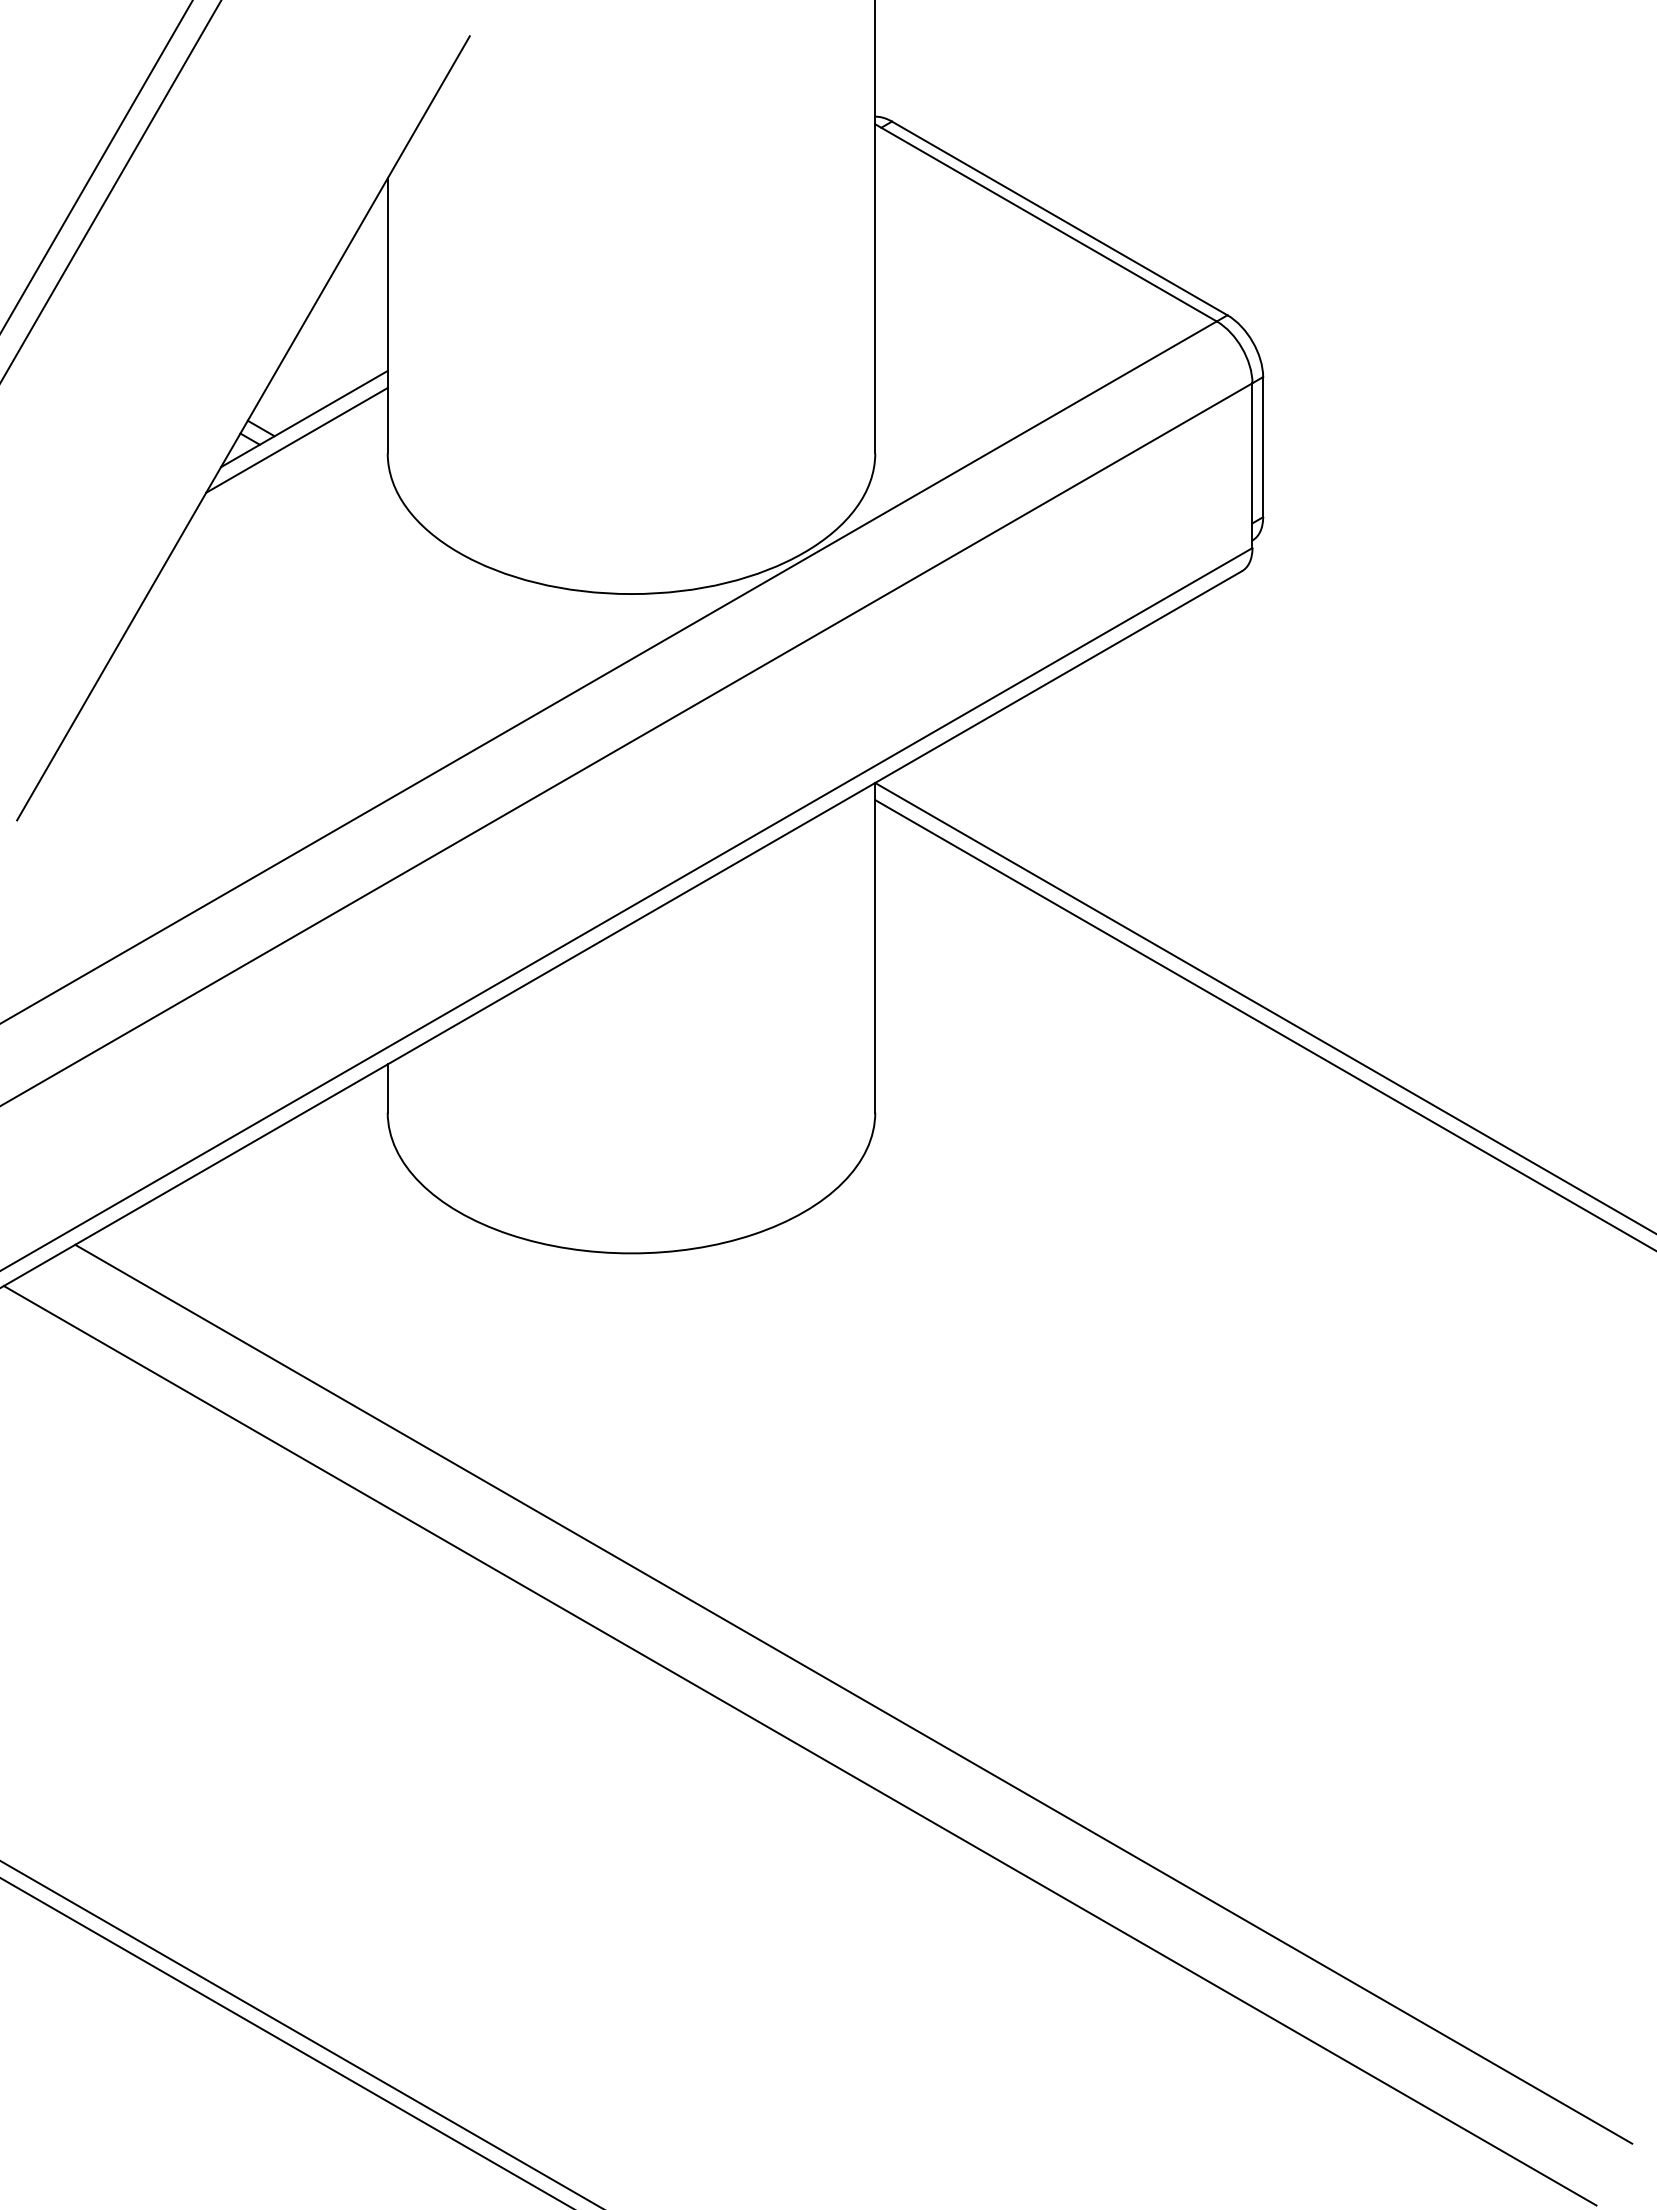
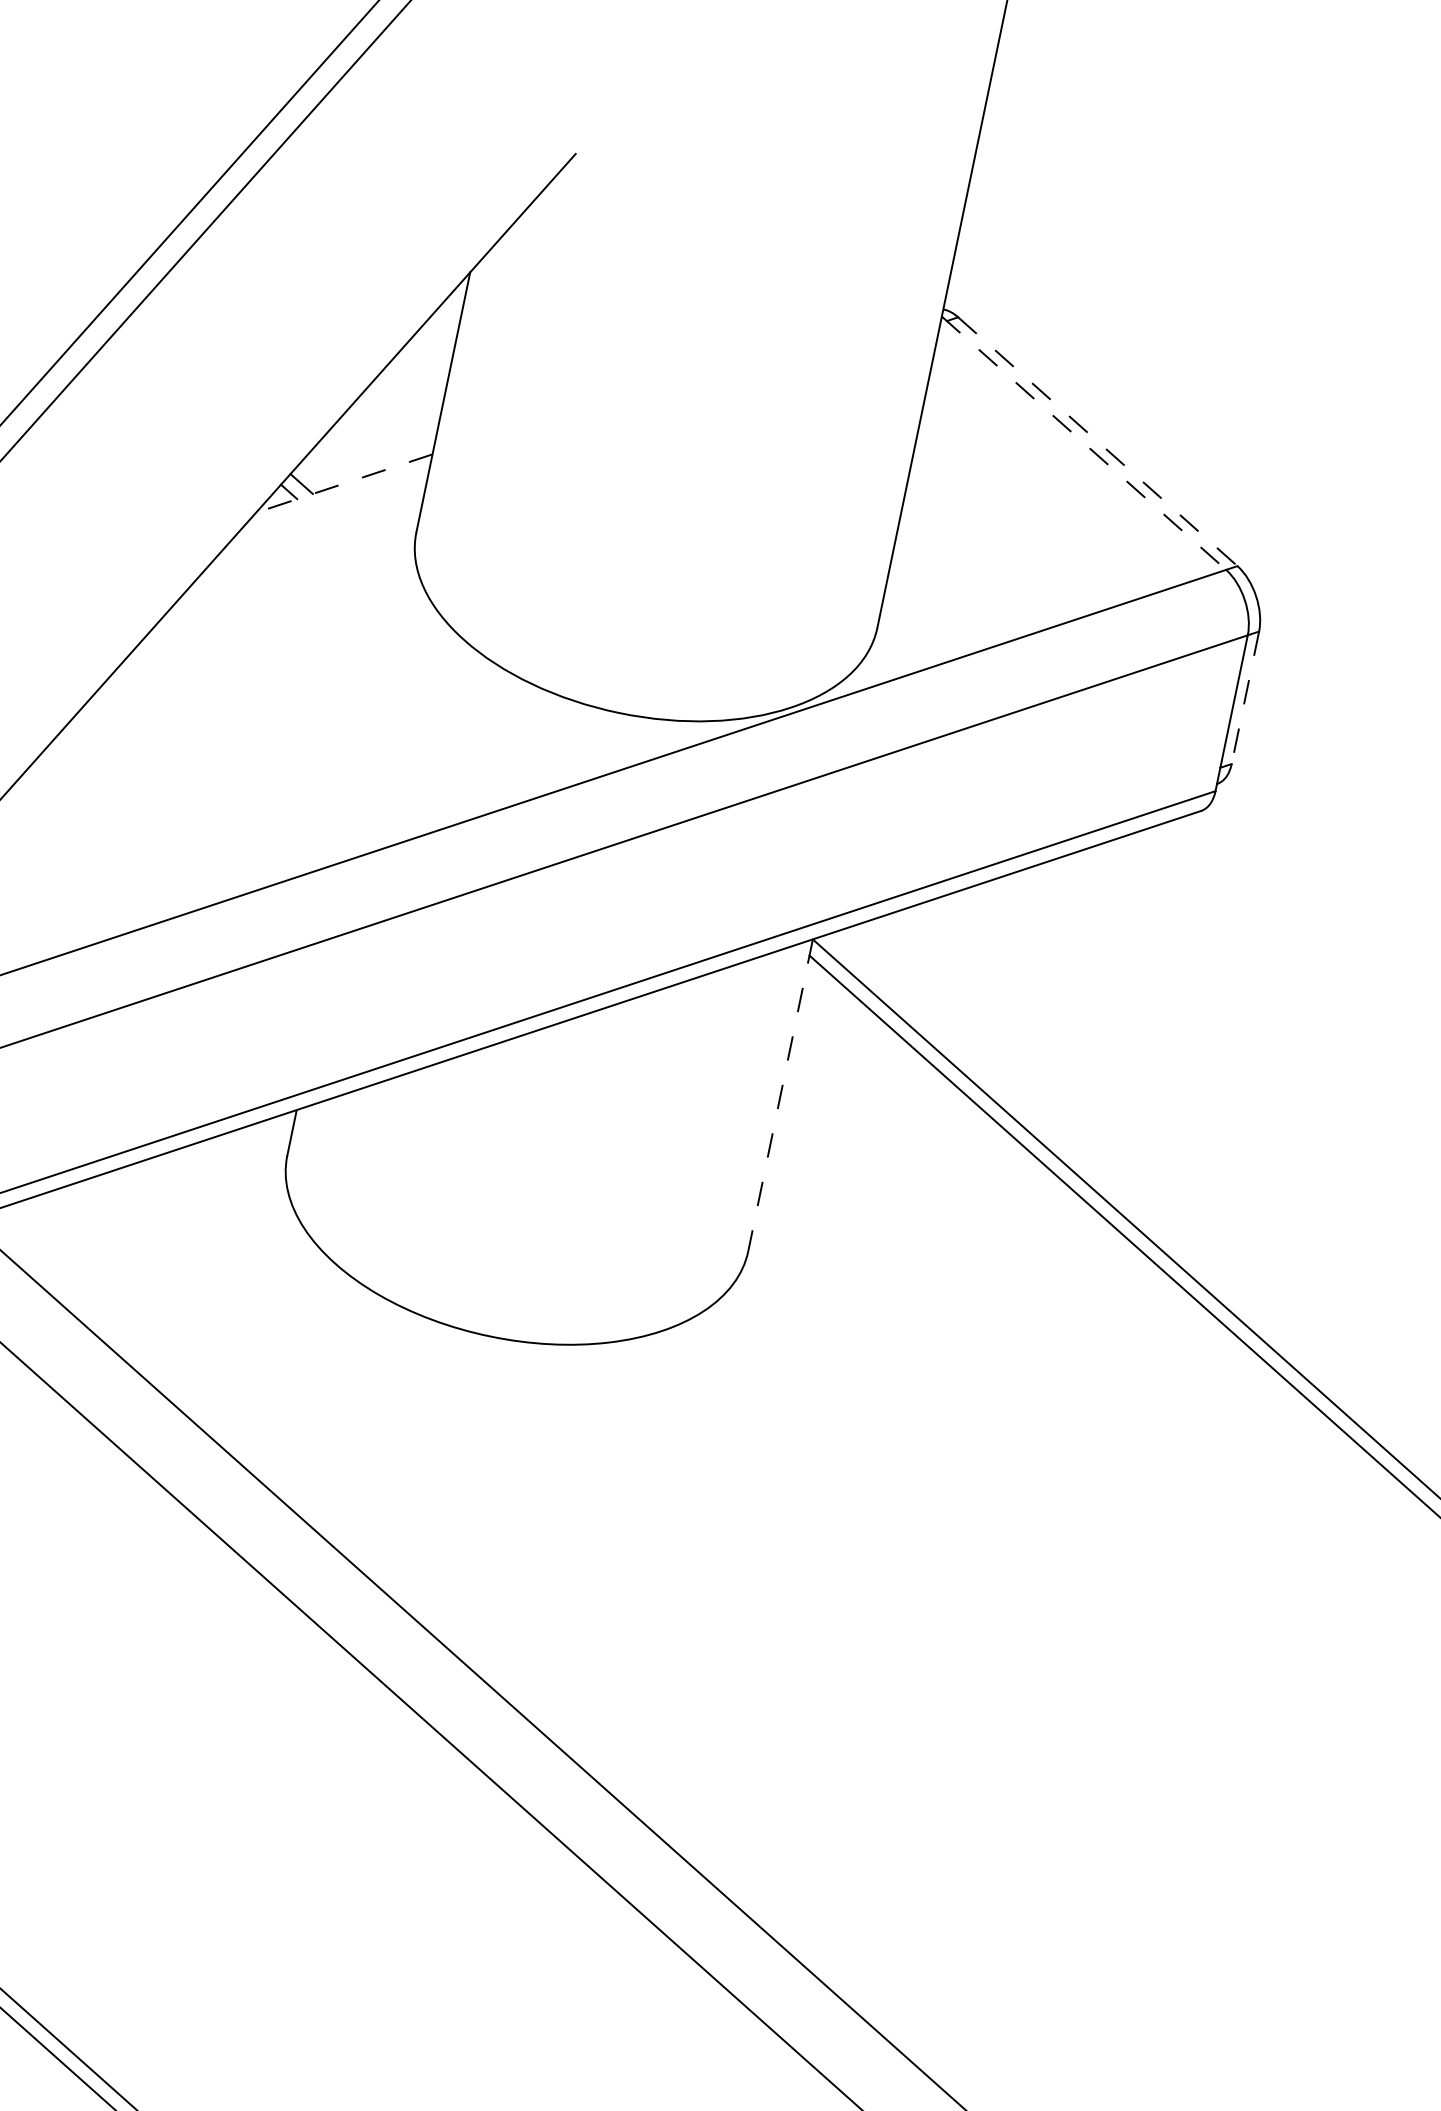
line: (1059, 218) -> (1097, 441), solid -> dashed
line: (1046, 223) -> (1084, 443), solid -> dashed
line: (303, 419) -> (343, 483), solid -> dashed
line: (296, 440) -> (332, 502), removed
line: (1263, 447) -> (1245, 698), solid -> dashed
line: (875, 947) -> (780, 1095), solid -> dashed

